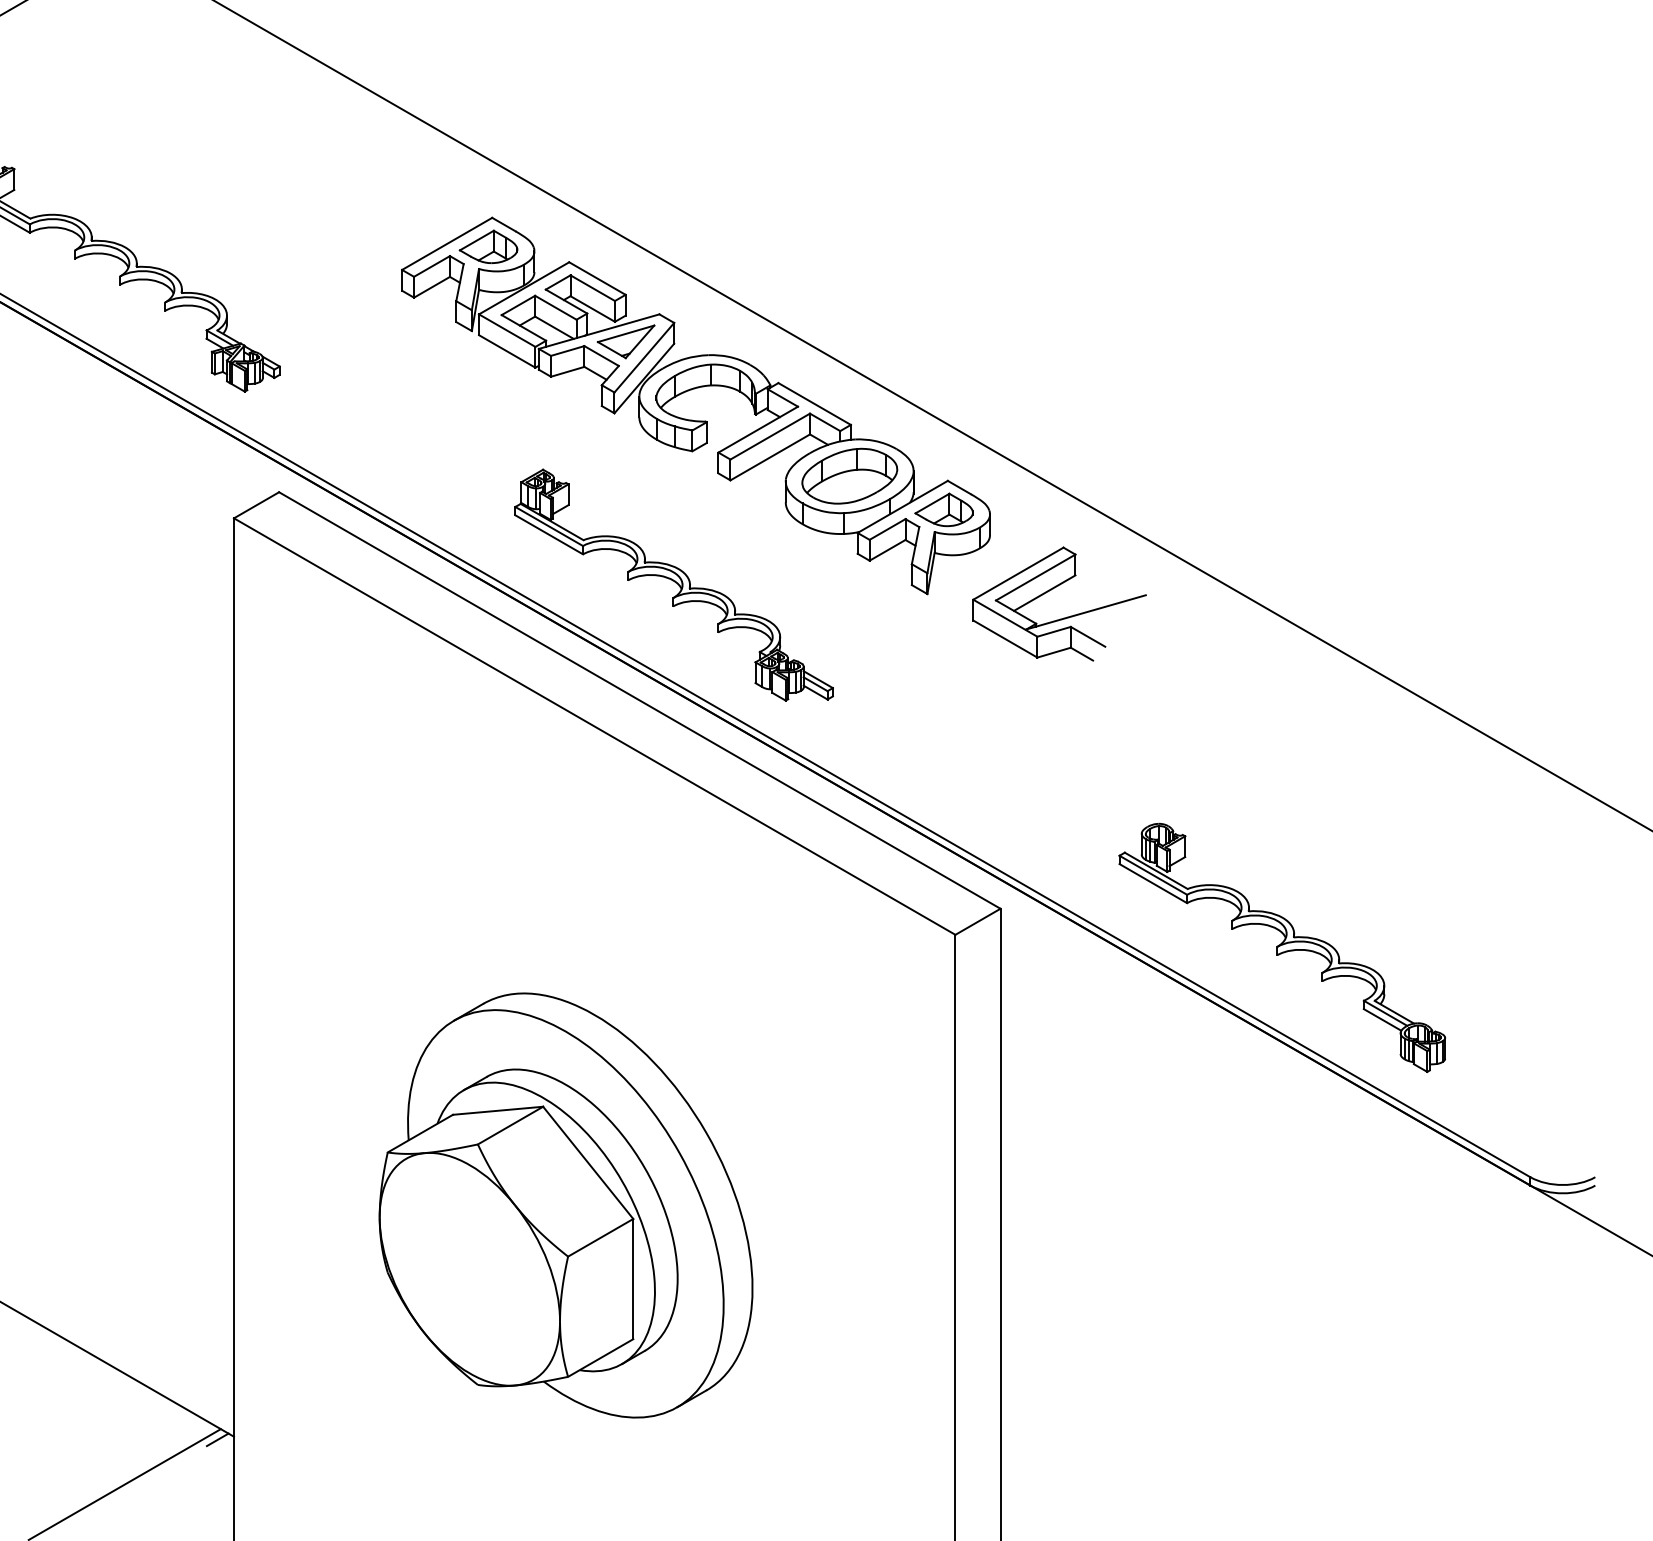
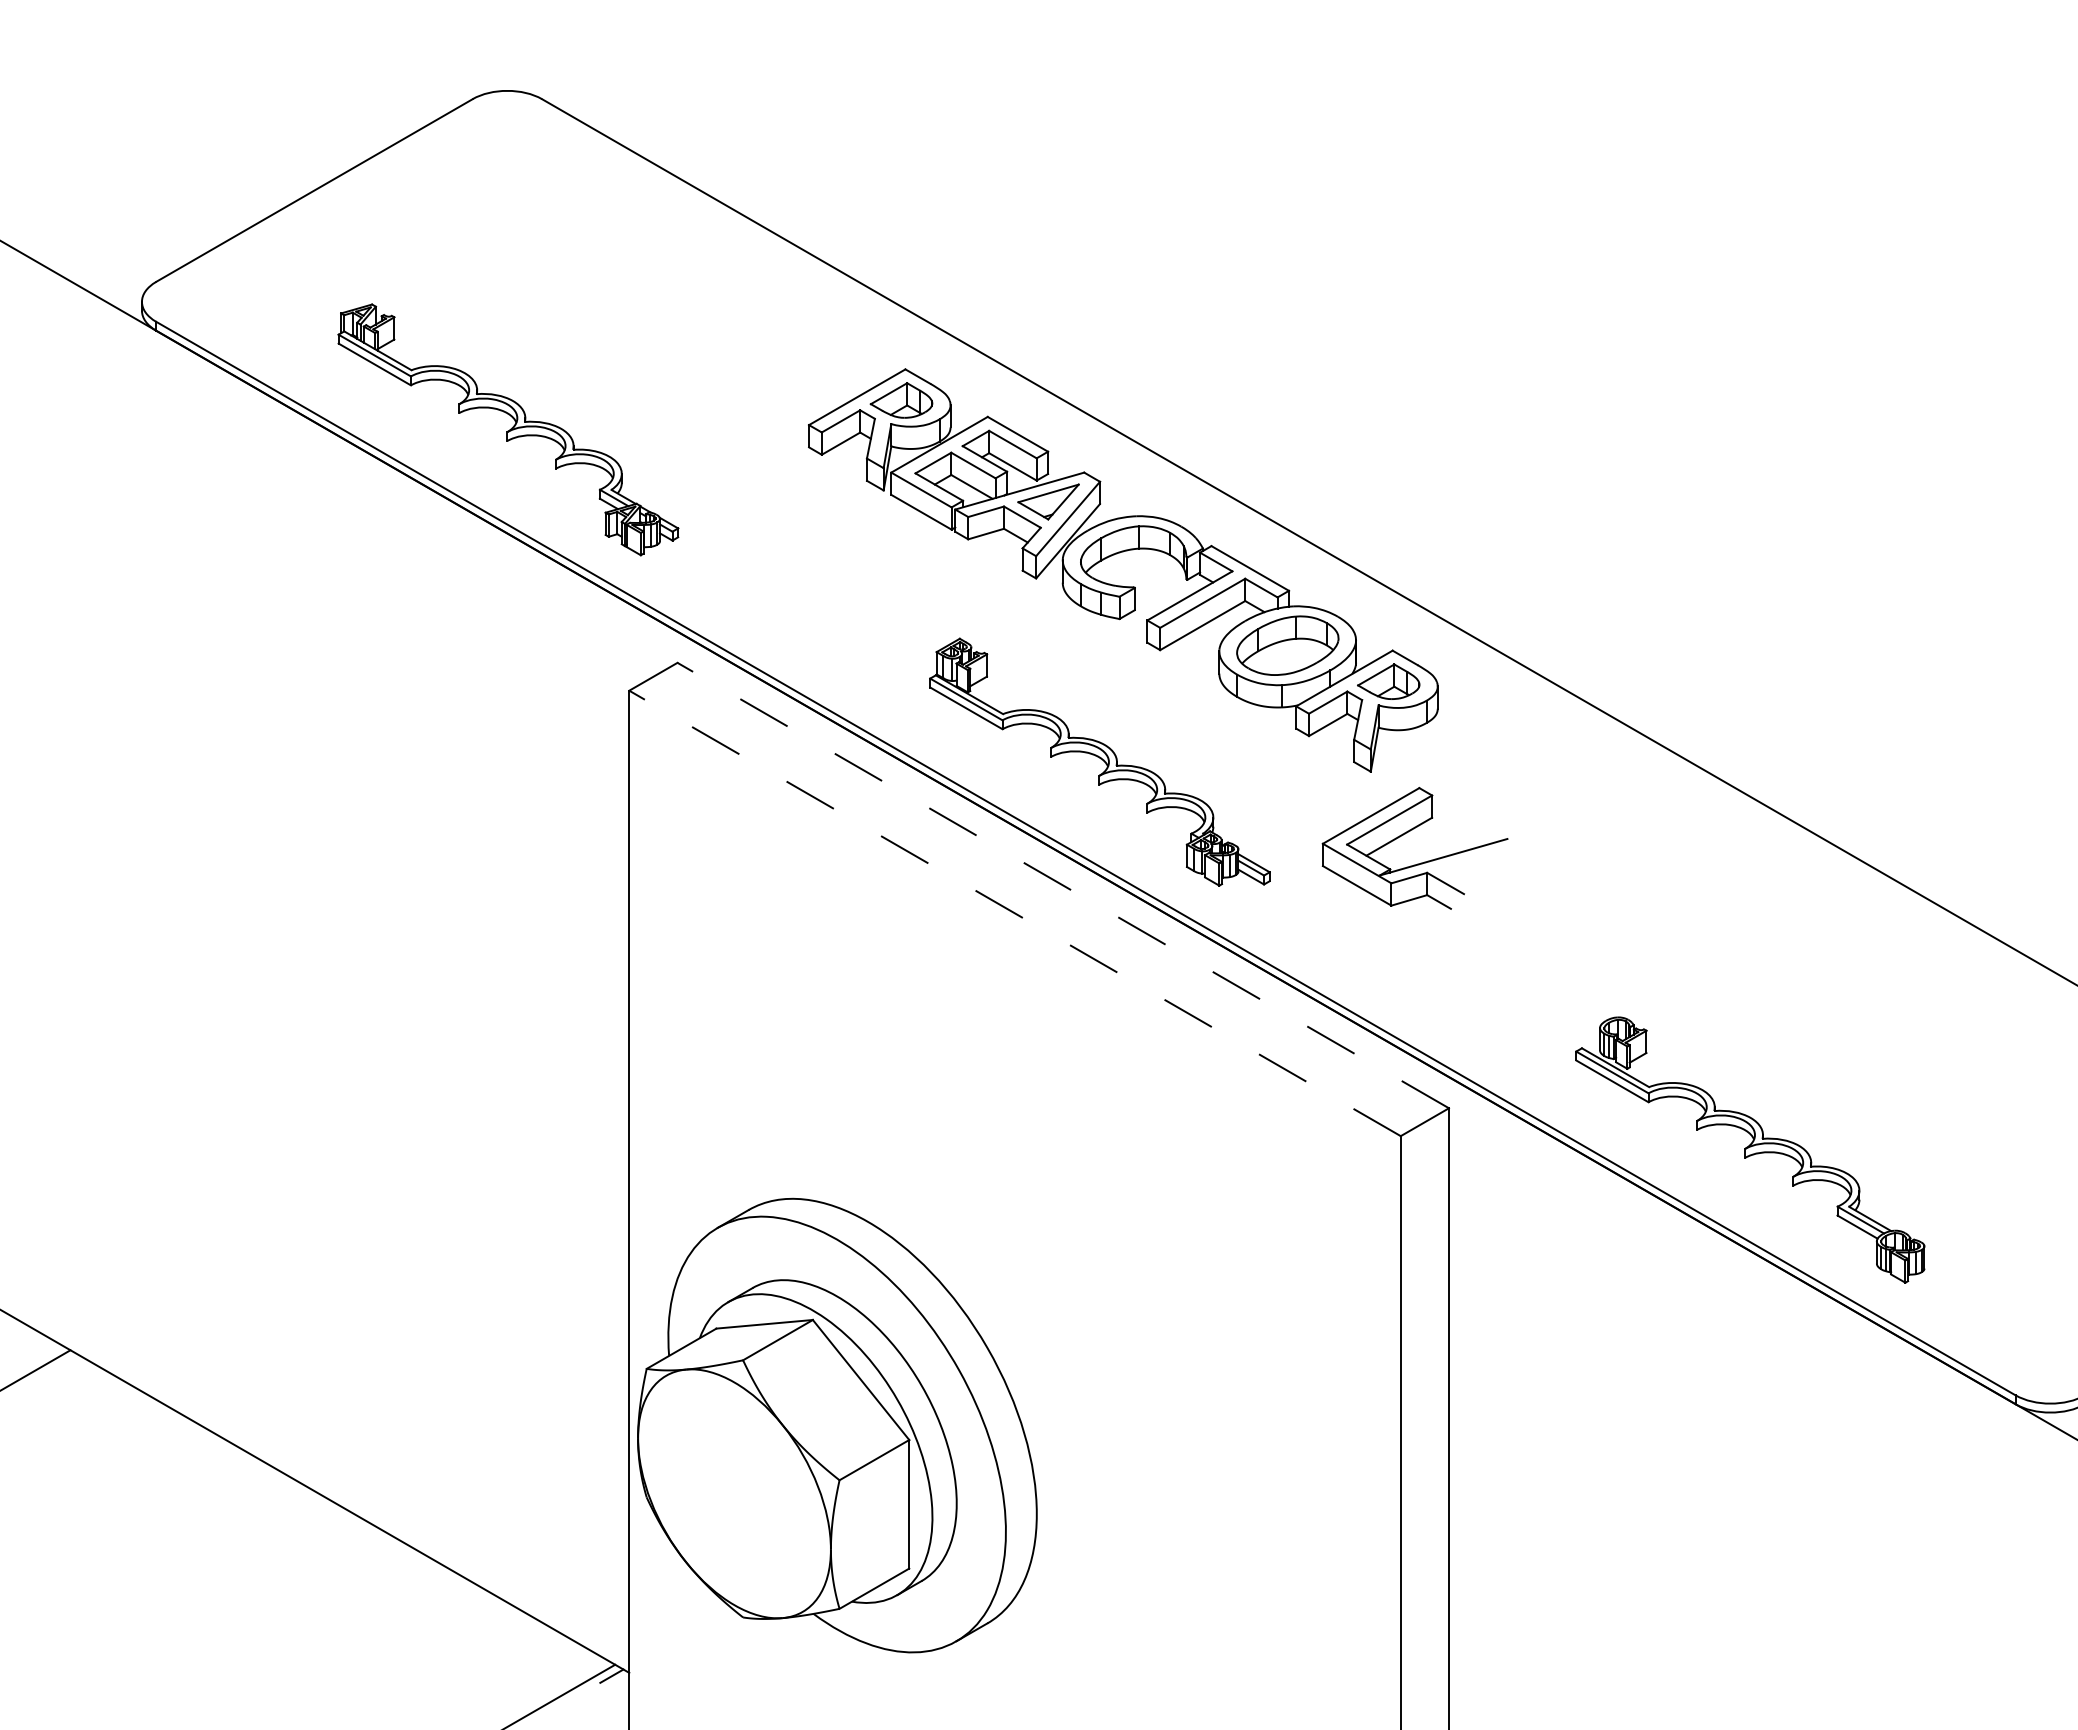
part: (1064, 617) -> (1420, 862), moved
line: (639, 700) -> (1062, 885), solid -> dashed
line: (594, 726) -> (1014, 913), solid -> dashed
part: (566, 1205) -> (837, 1425), moved

